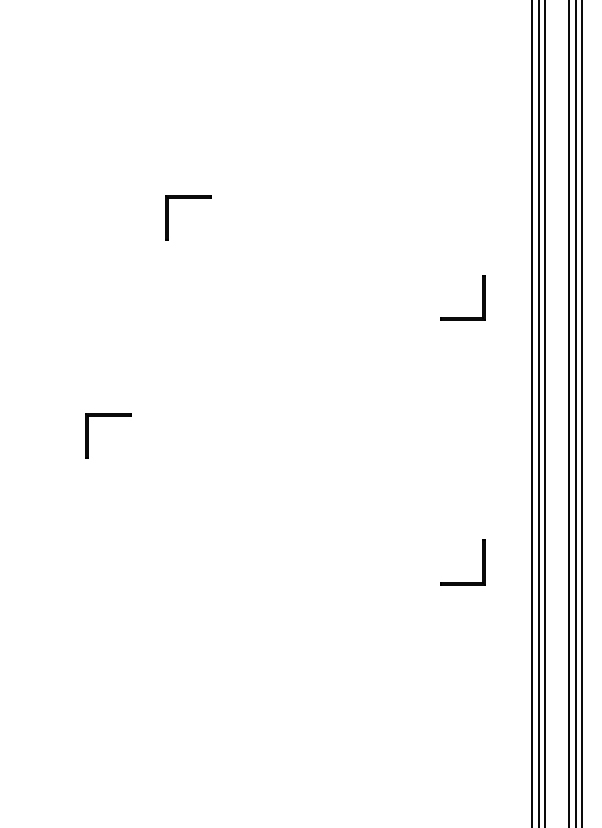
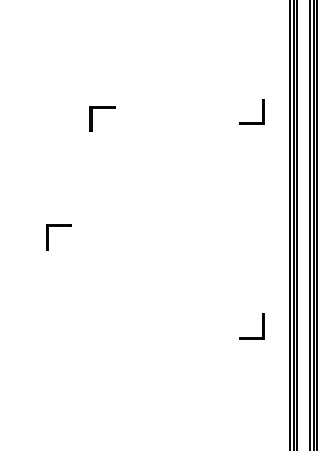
part: (481, 296) -> (262, 111), moved
part: (481, 562) -> (262, 326), moved

